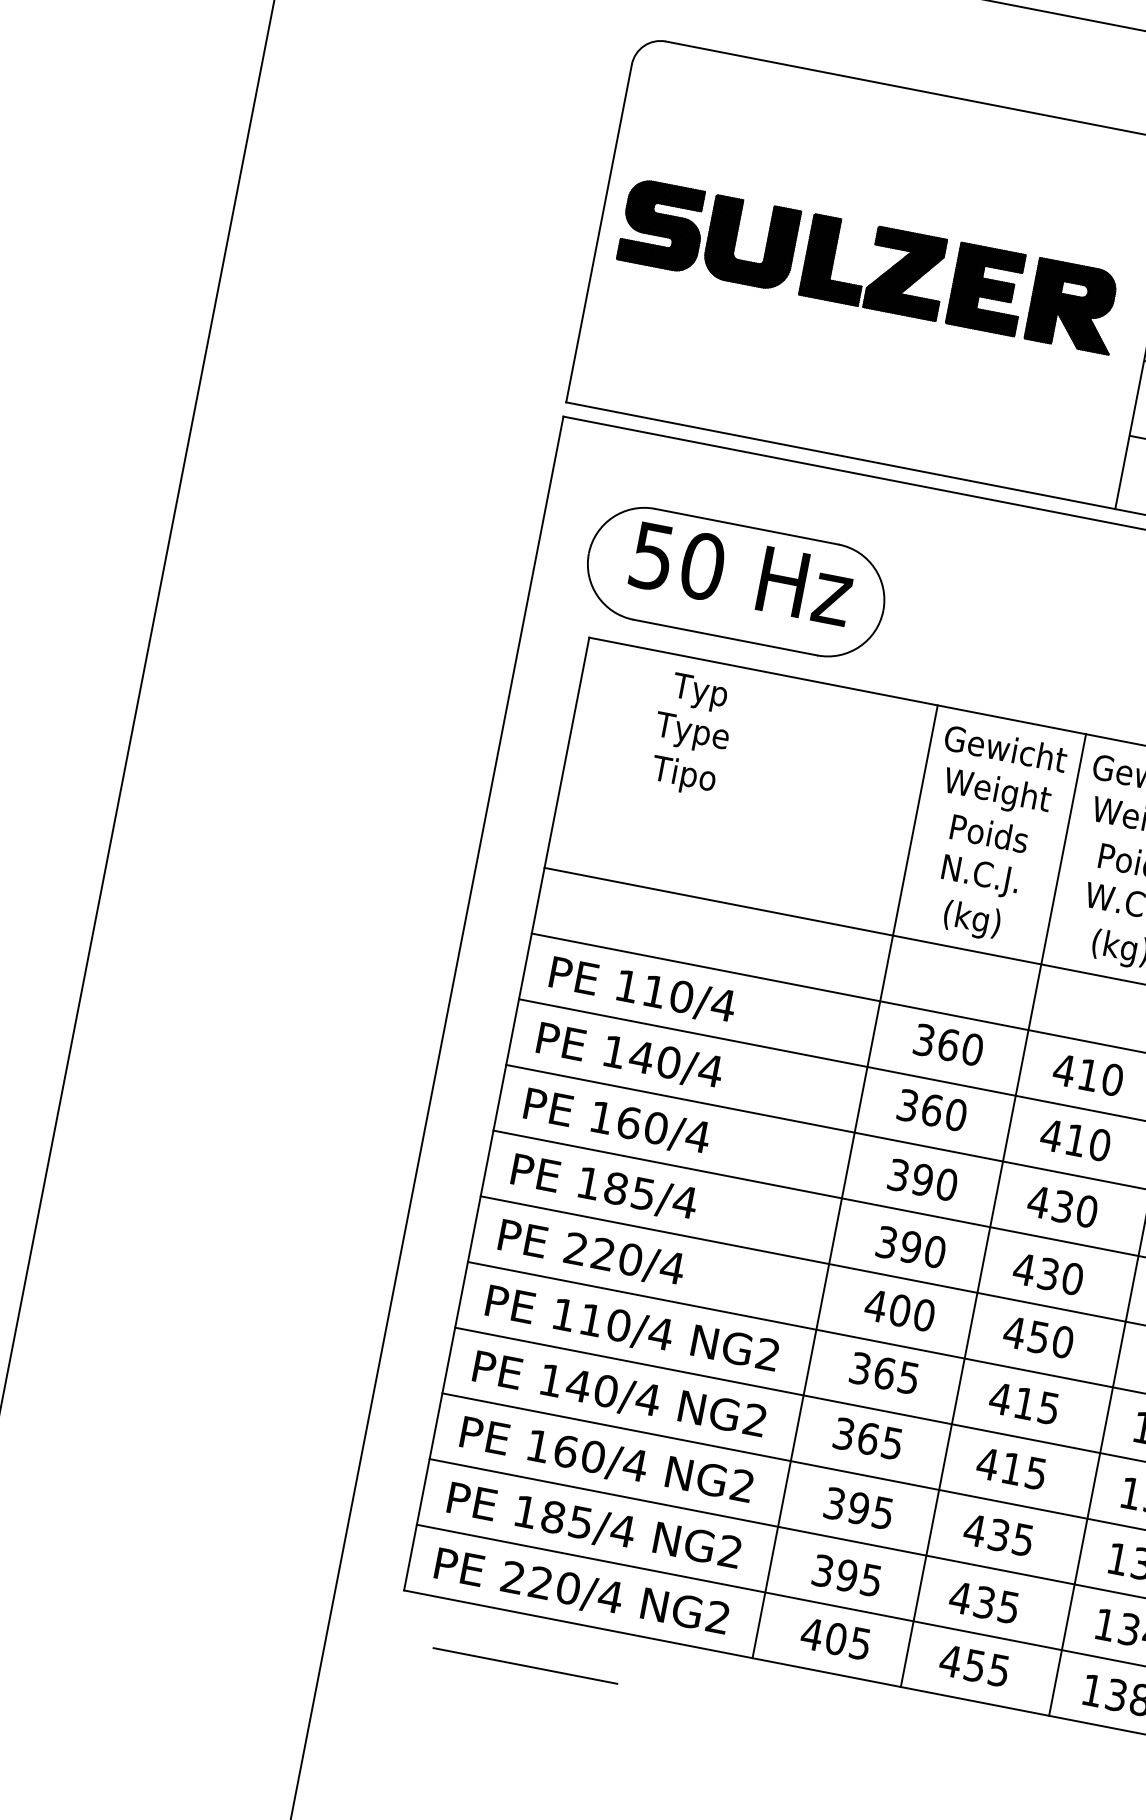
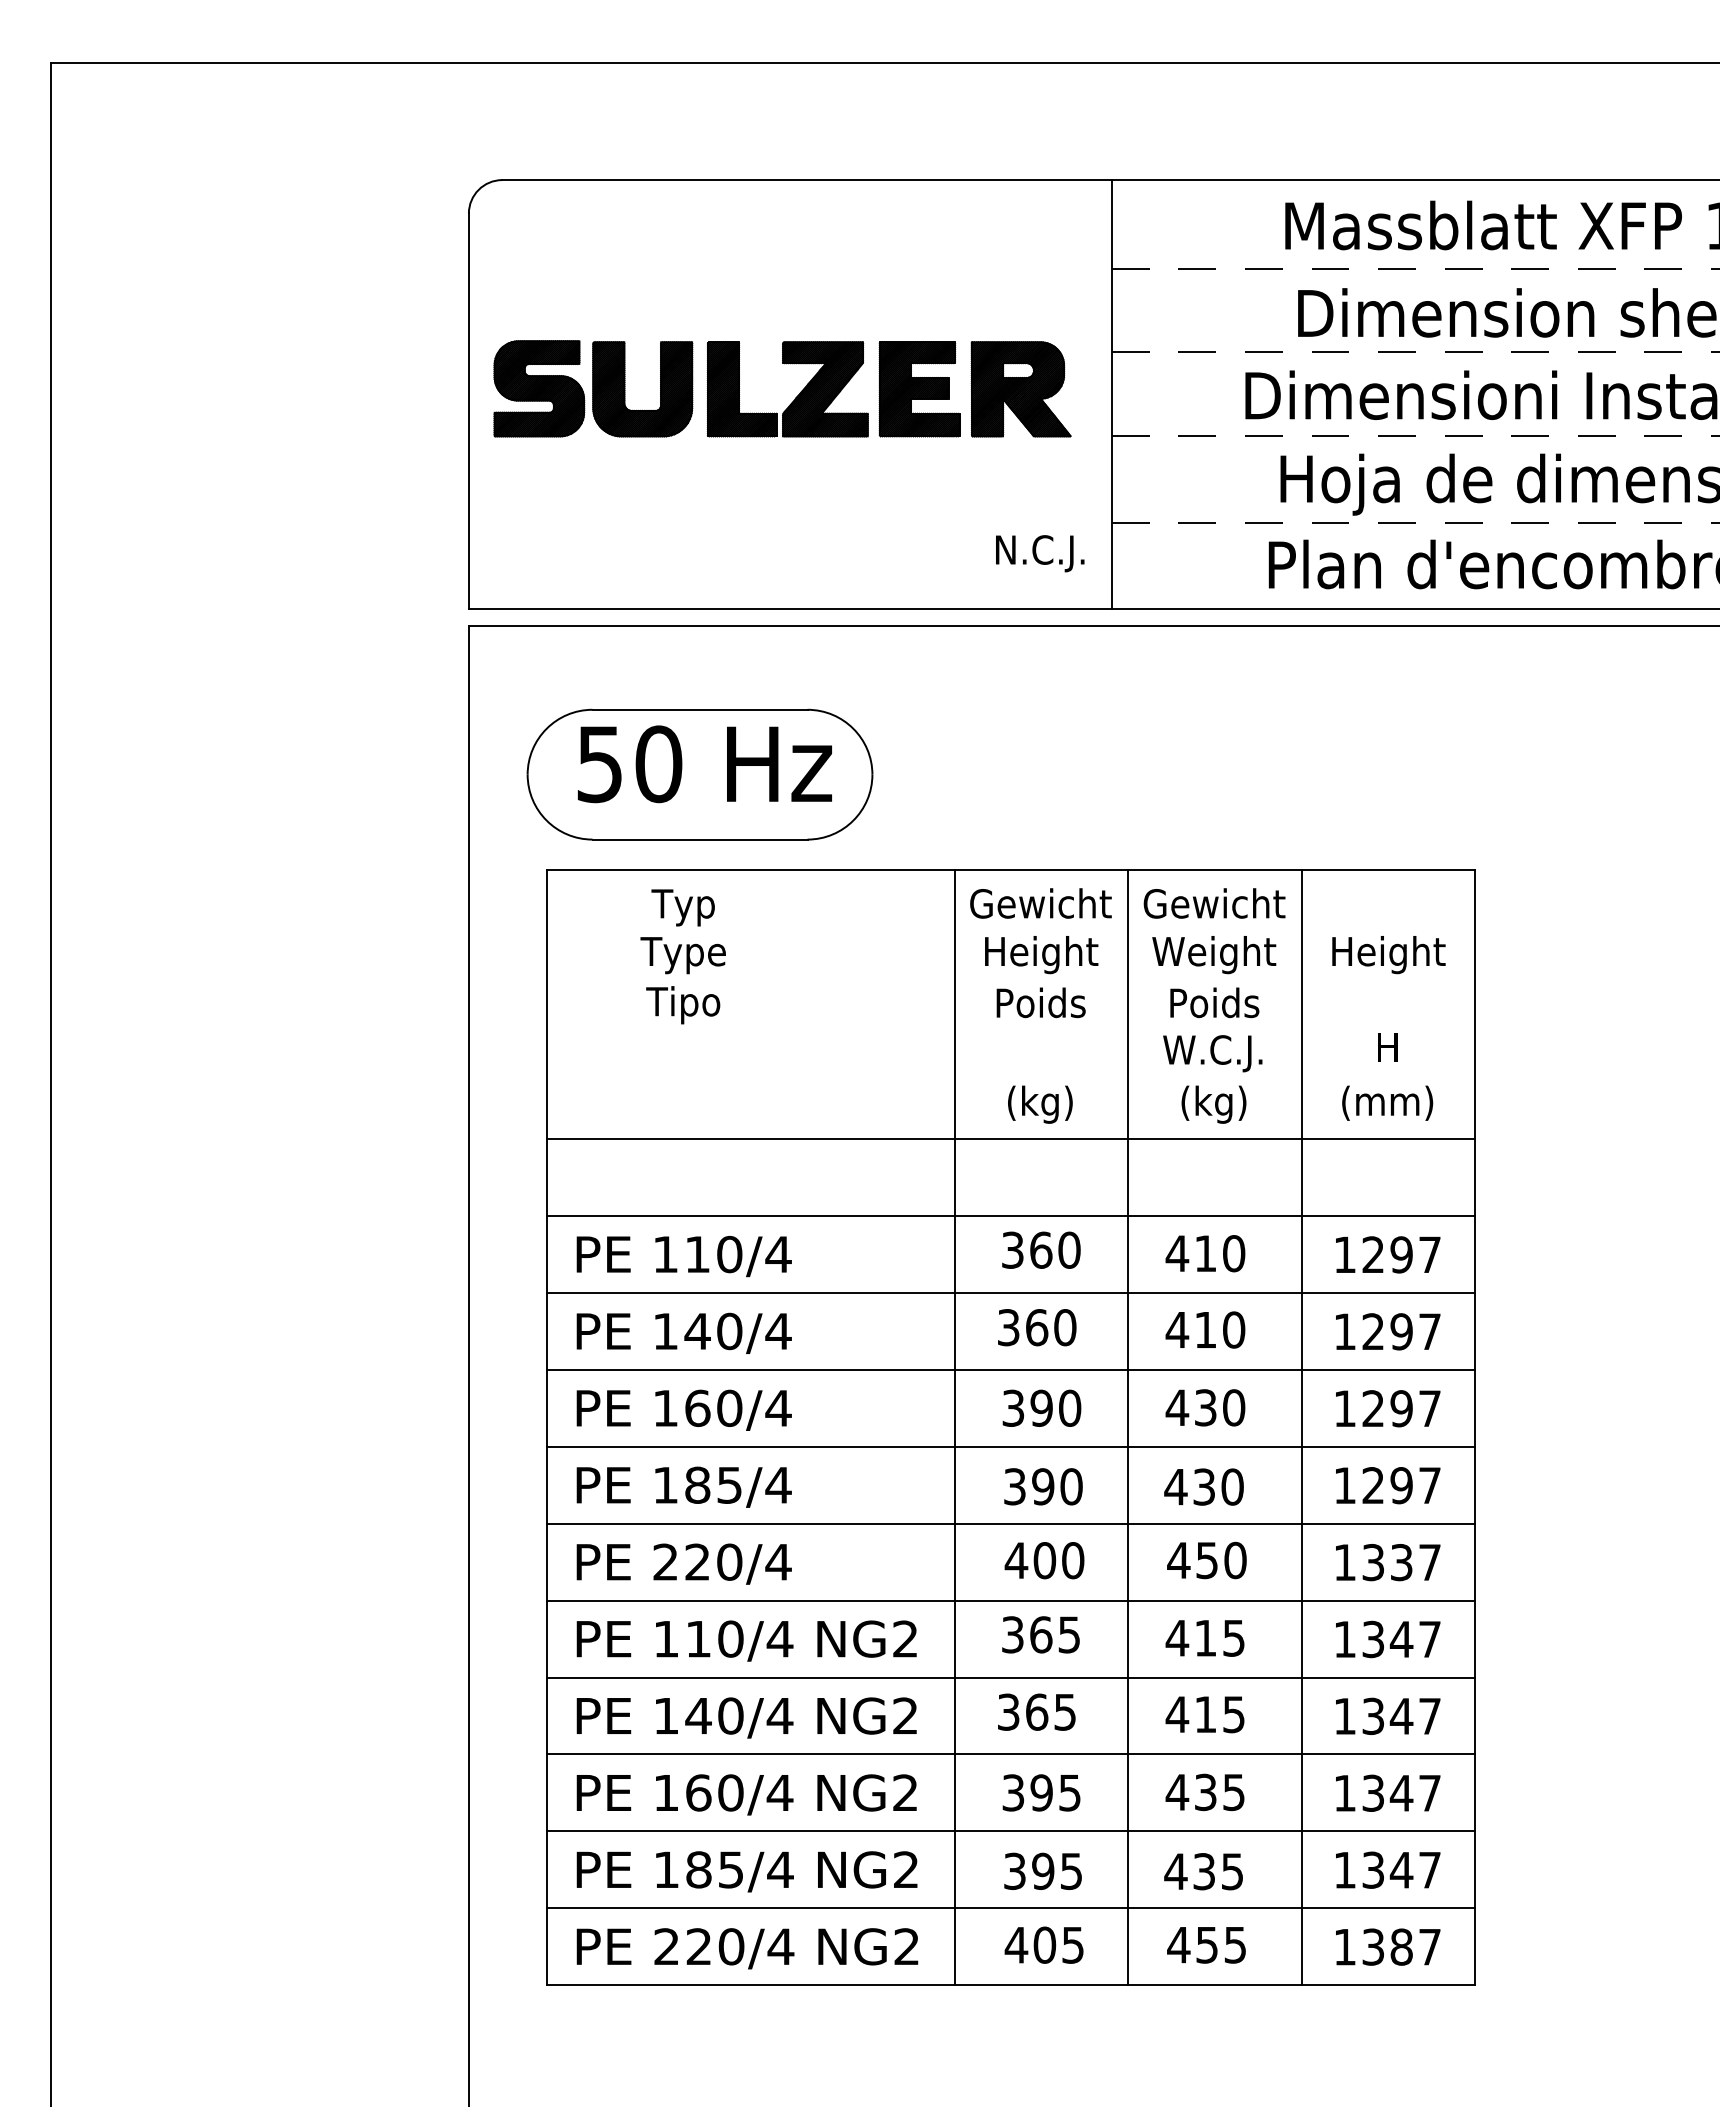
text: (996, 793) -> (1040, 955), Weight -> Height
text: (980, 876) -> (1040, 553), moved
line: (525, 1665) -> (699, 2043), removed

